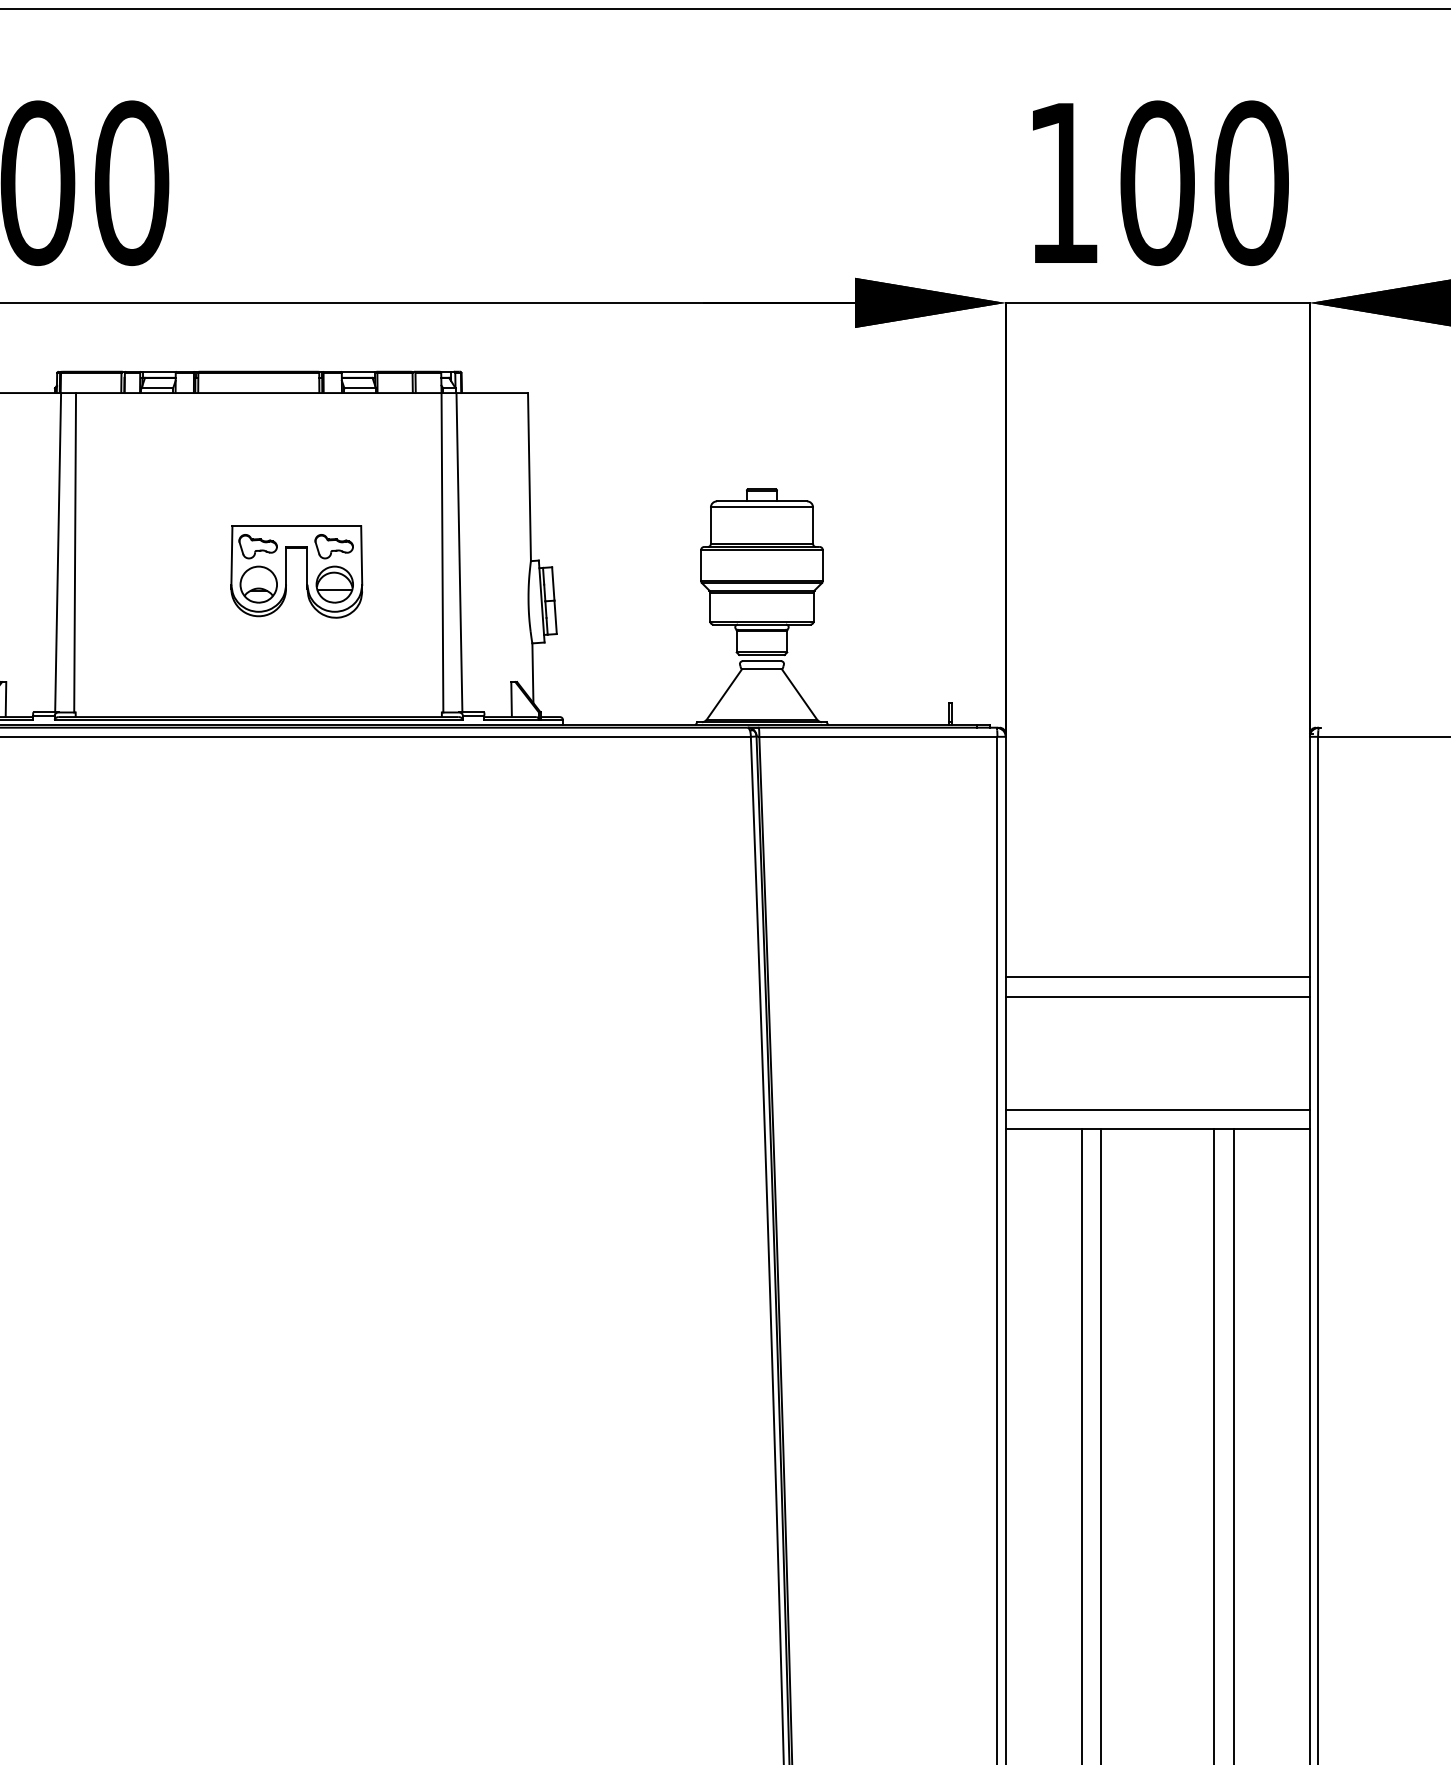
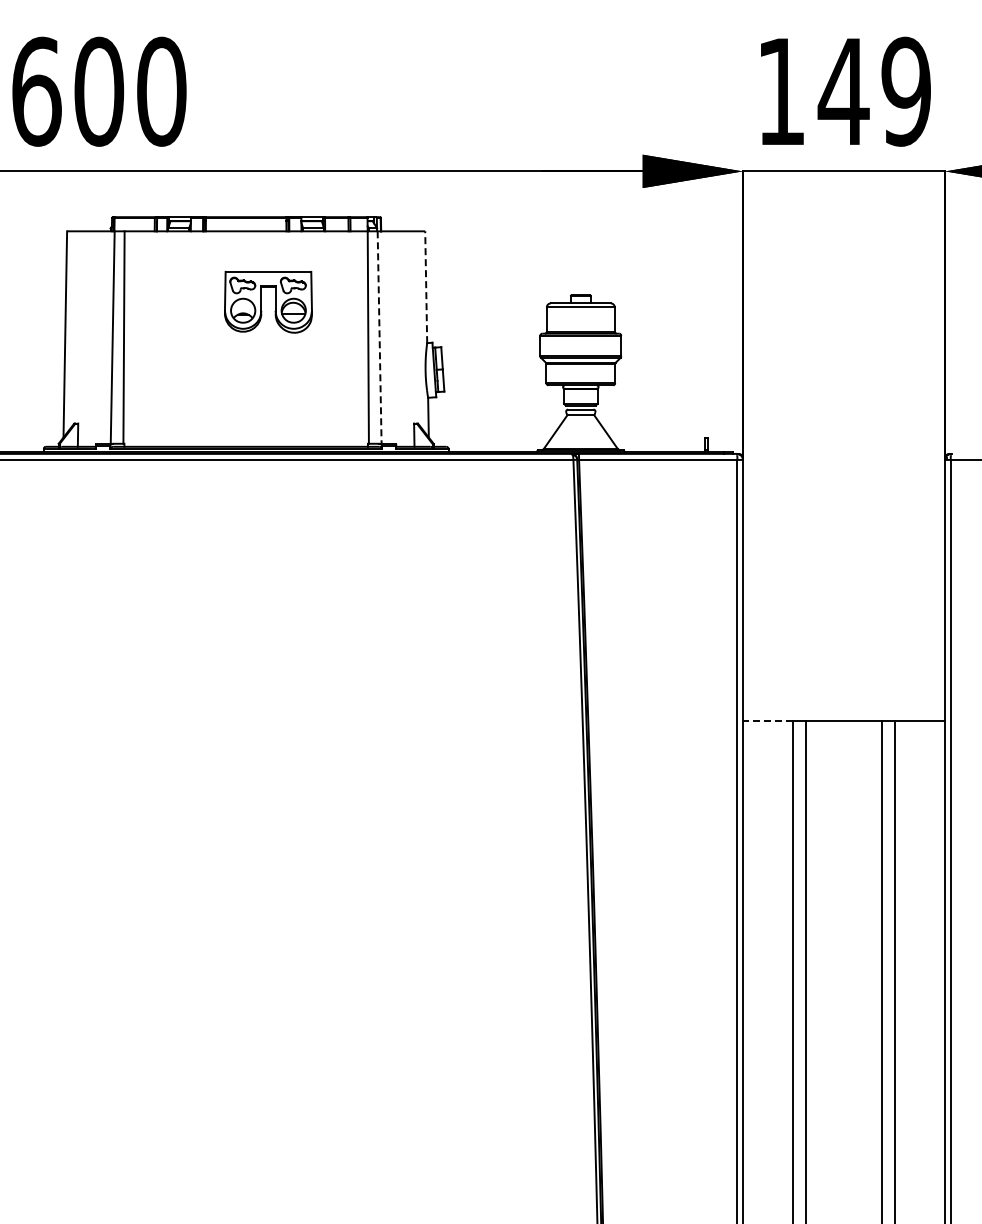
text: (1203, 182) -> (874, 91), 100 -> 149
line: (529, 477) -> (426, 287), solid -> dashed
line: (459, 554) -> (379, 338), solid -> dashed
part: (286, 572) -> (261, 302), moved
line: (1156, 976) -> (843, 619), removed
line: (1156, 996) -> (843, 632), removed
line: (1156, 1110) -> (843, 708), removed
line: (1042, 1128) -> (767, 720), solid -> dashed

